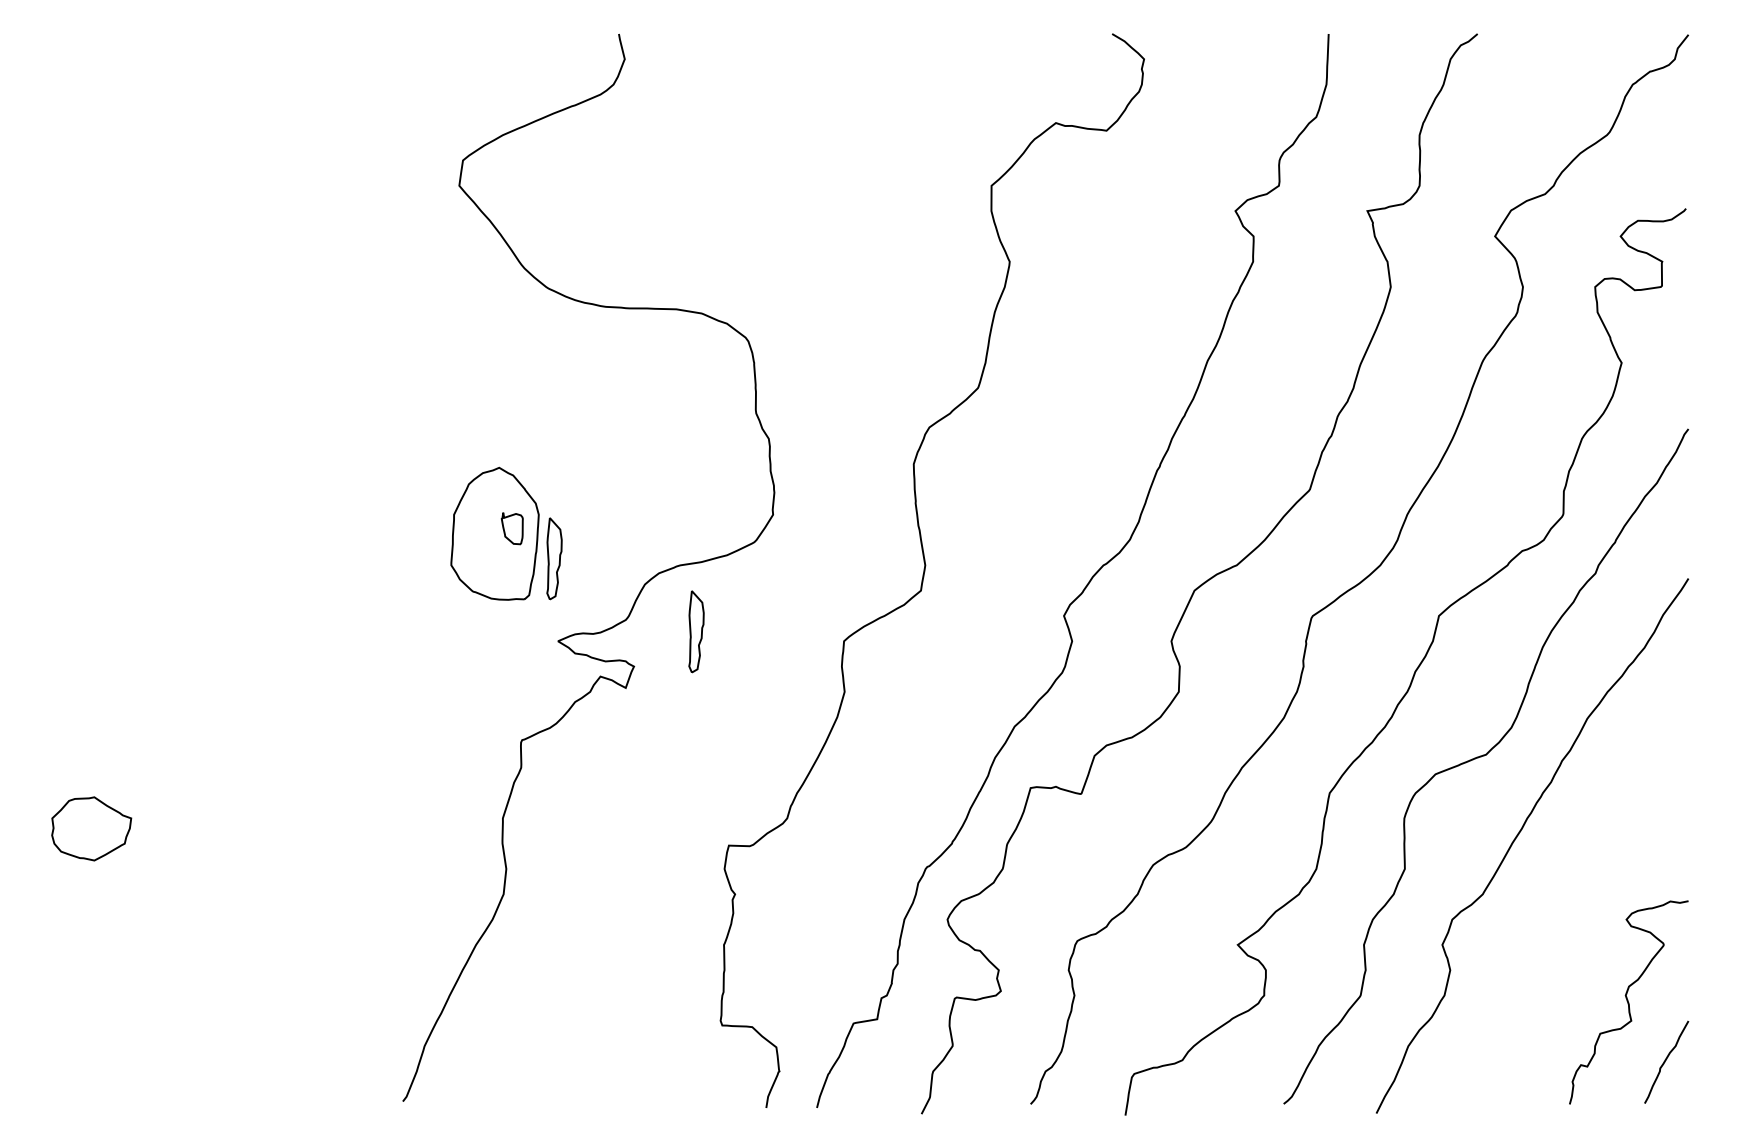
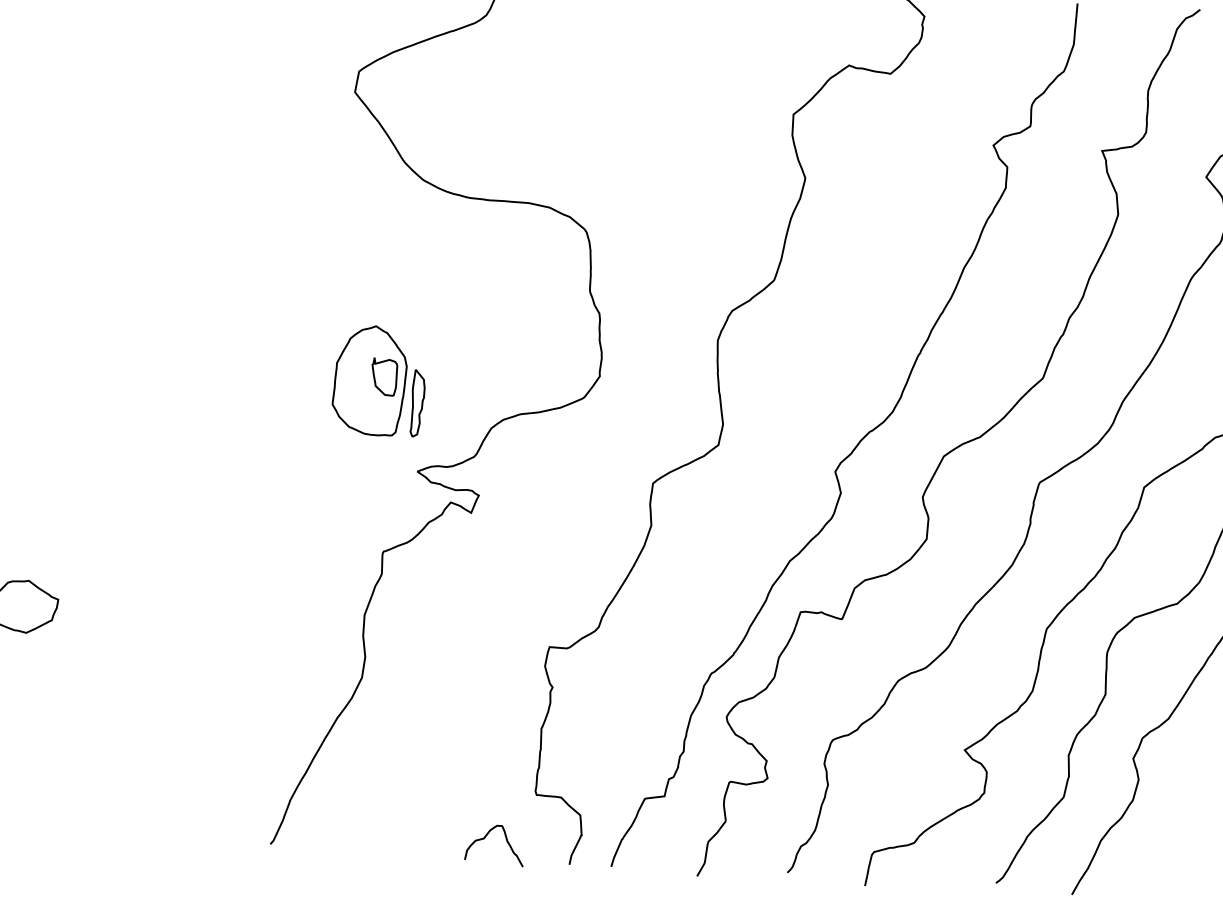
part: (512, 528) -> (384, 376), size x1.43
part: (696, 631) -> (531, 469), removed
curve: (662, 1081) -> (485, 838), added

